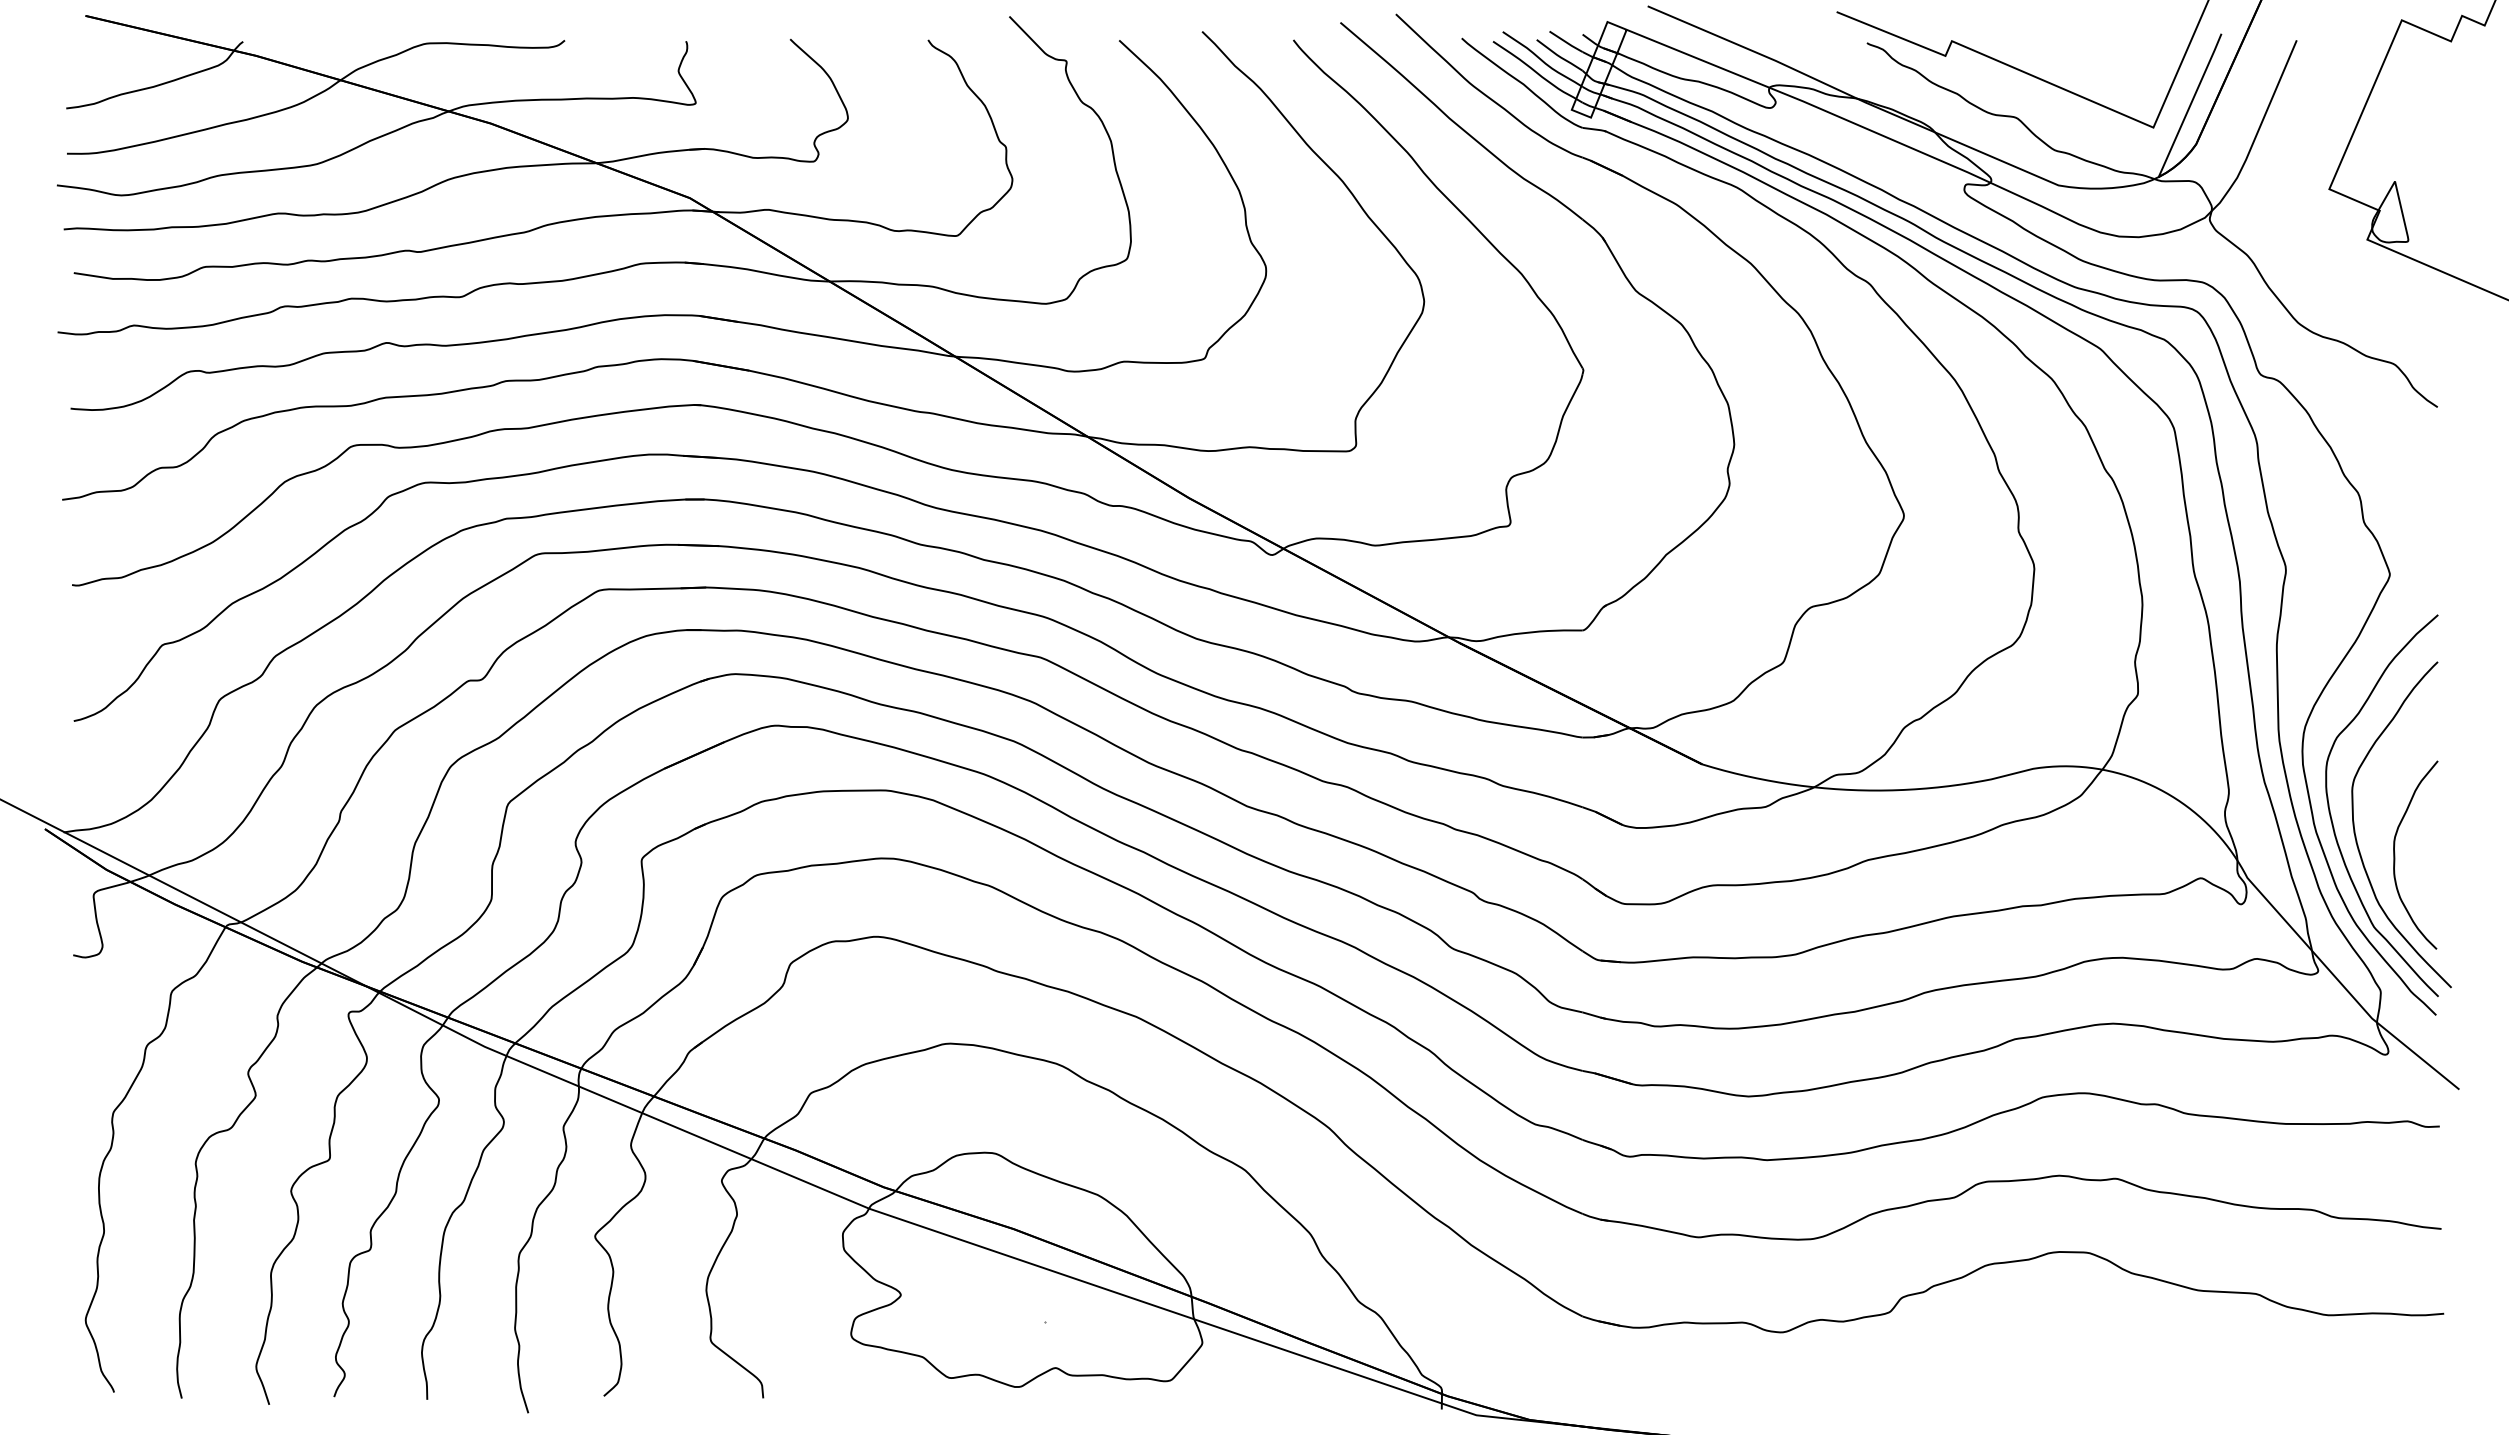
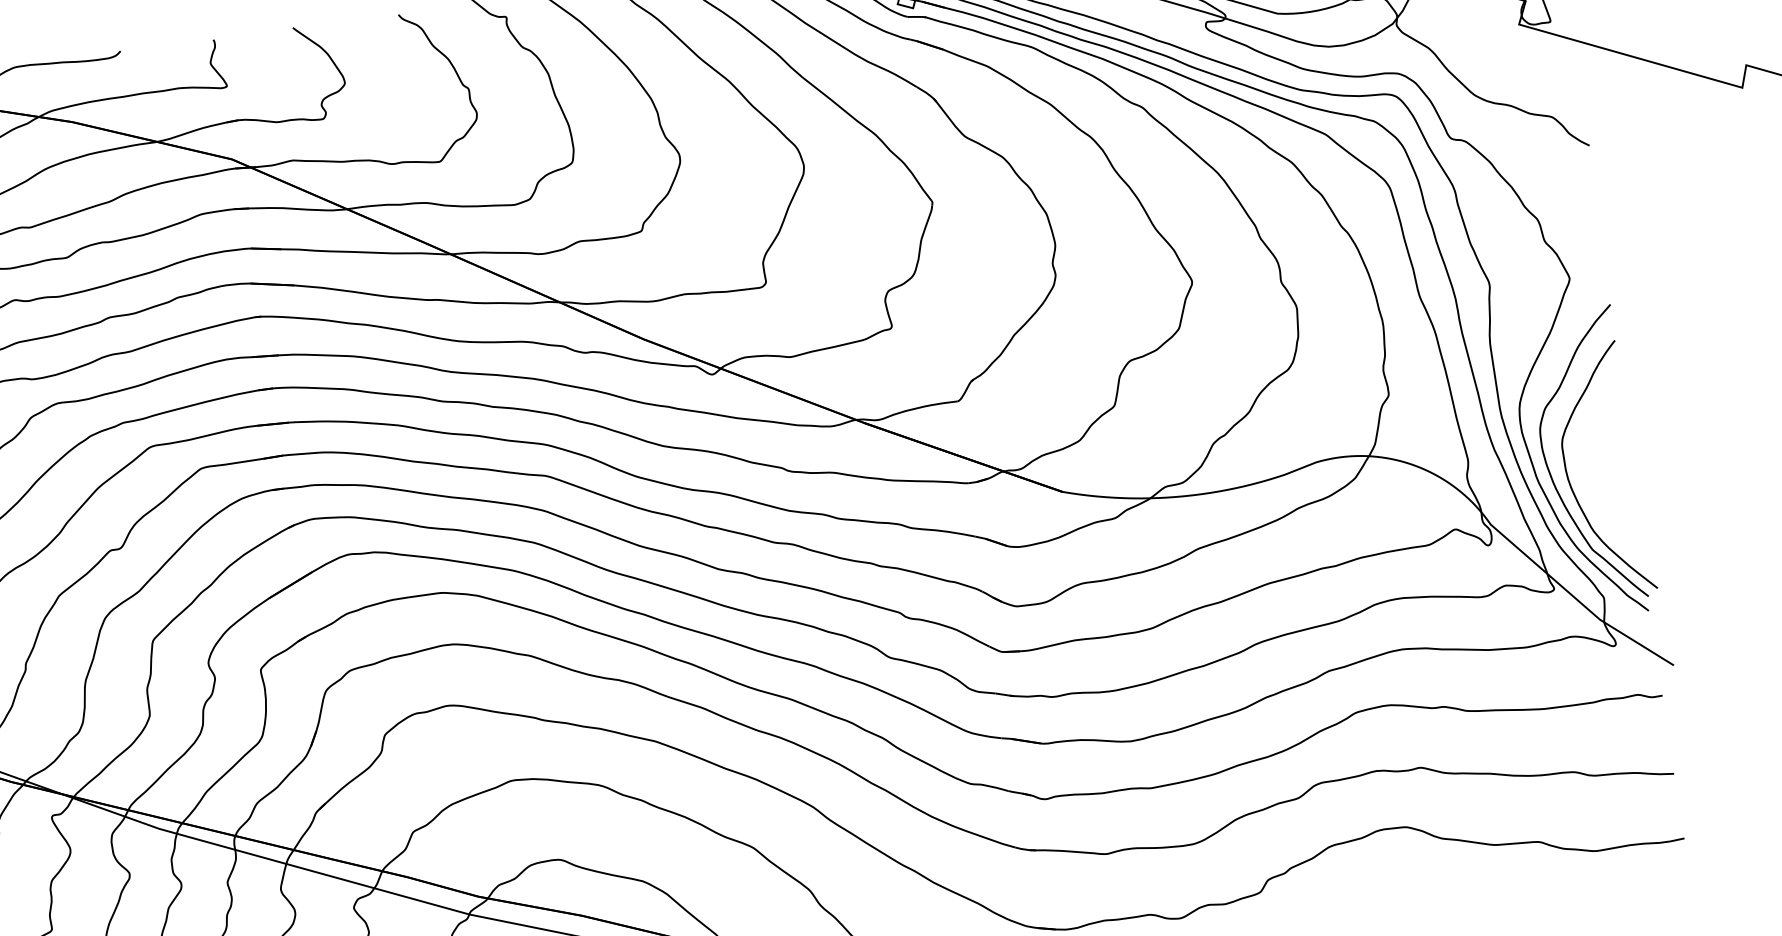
curve: (2395, 854) -> (1601, 491), removed

